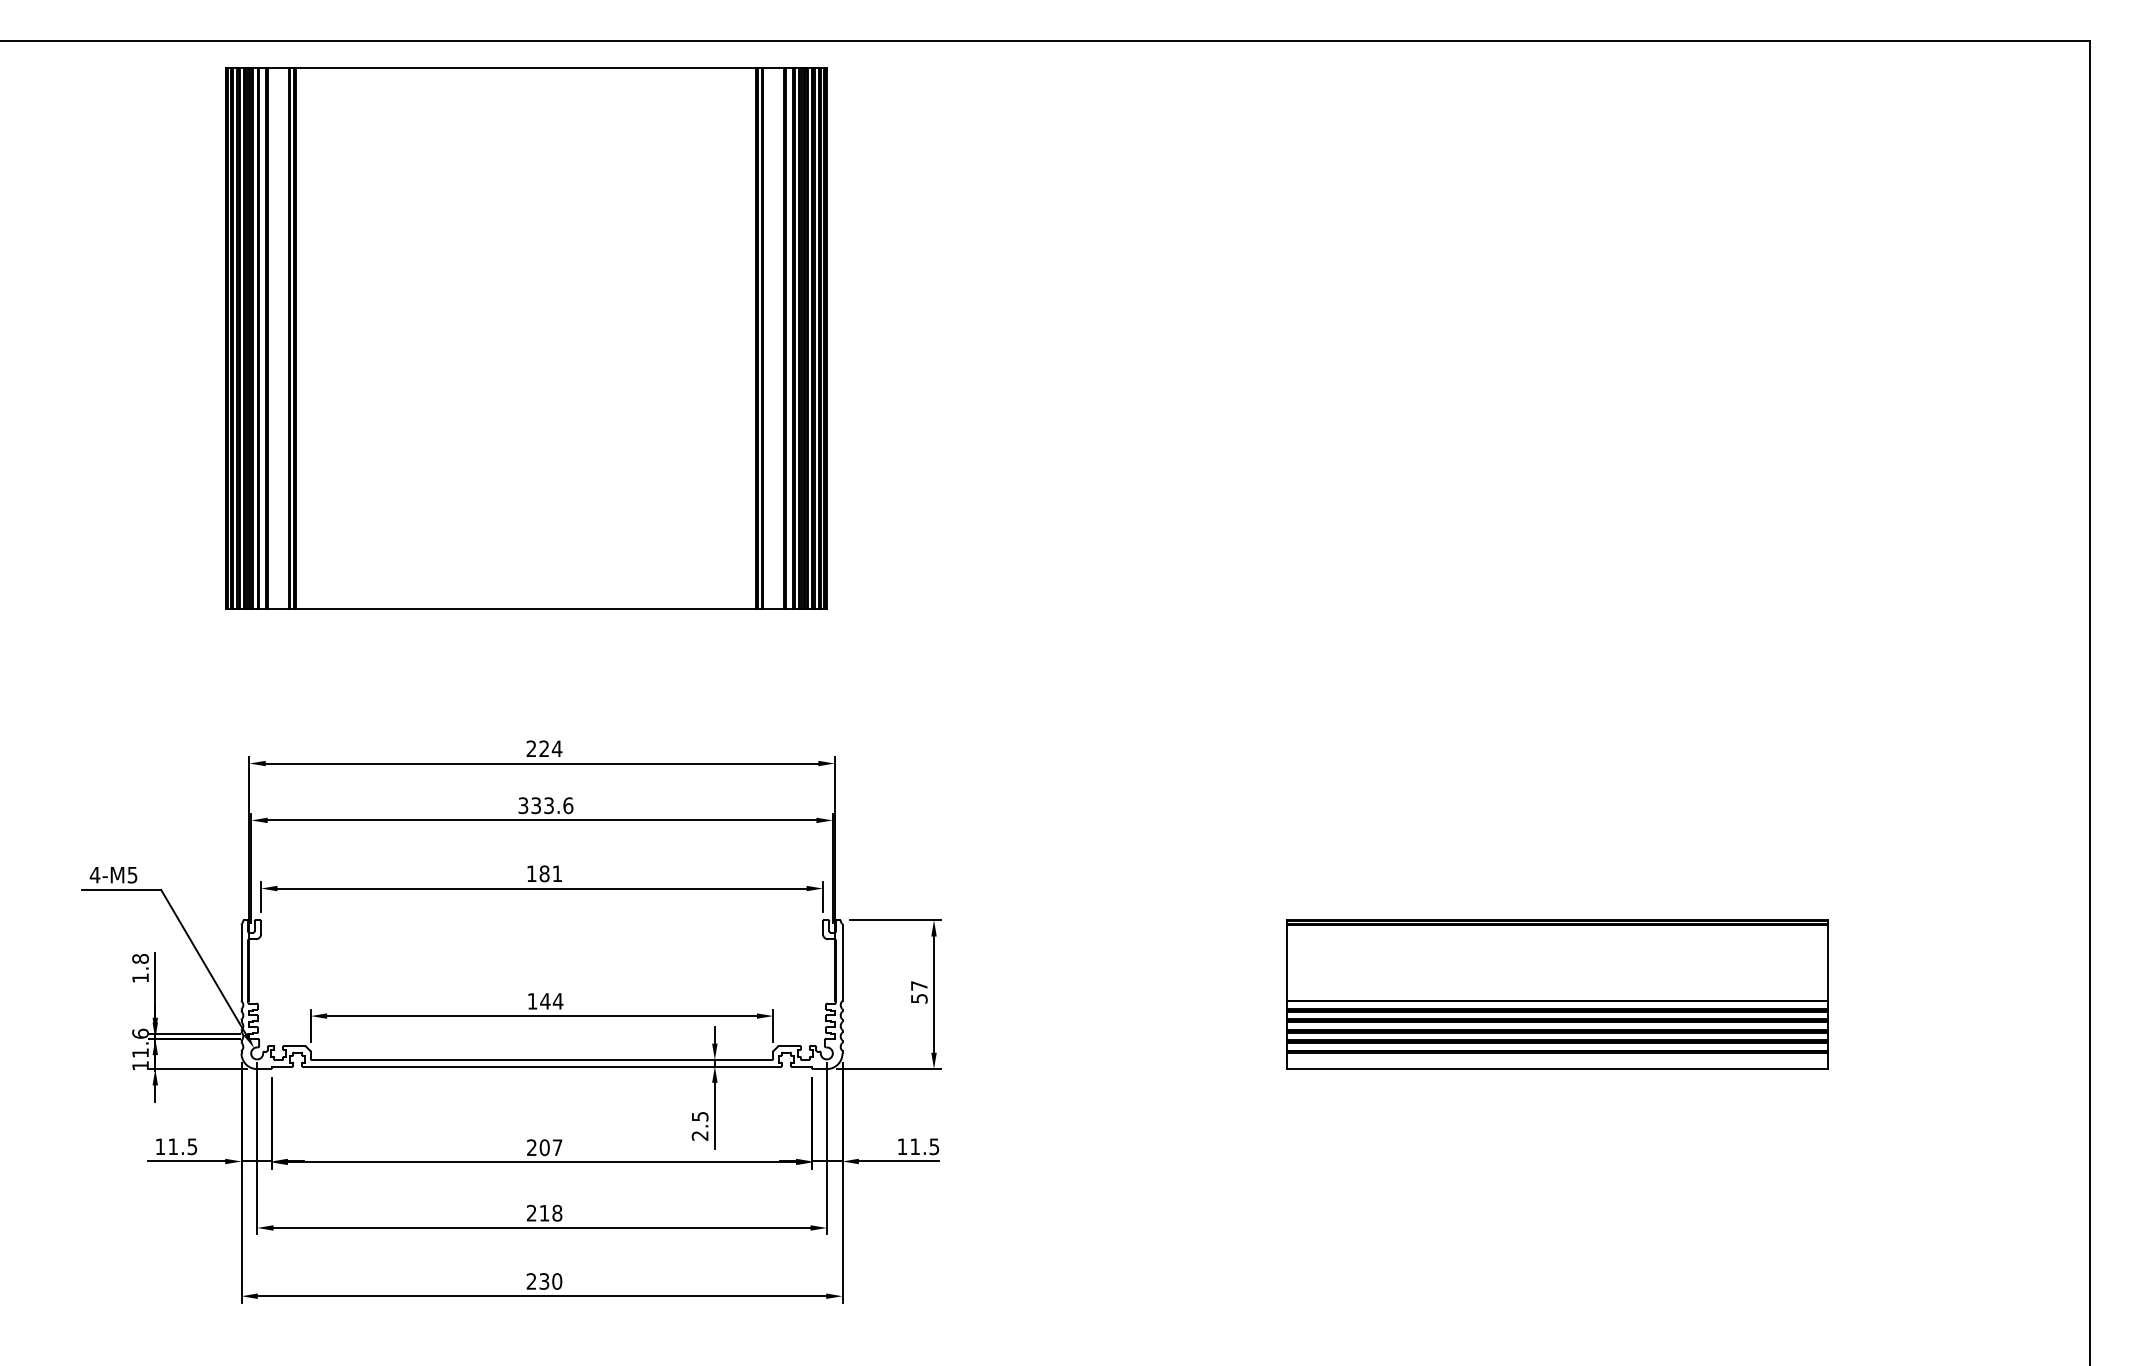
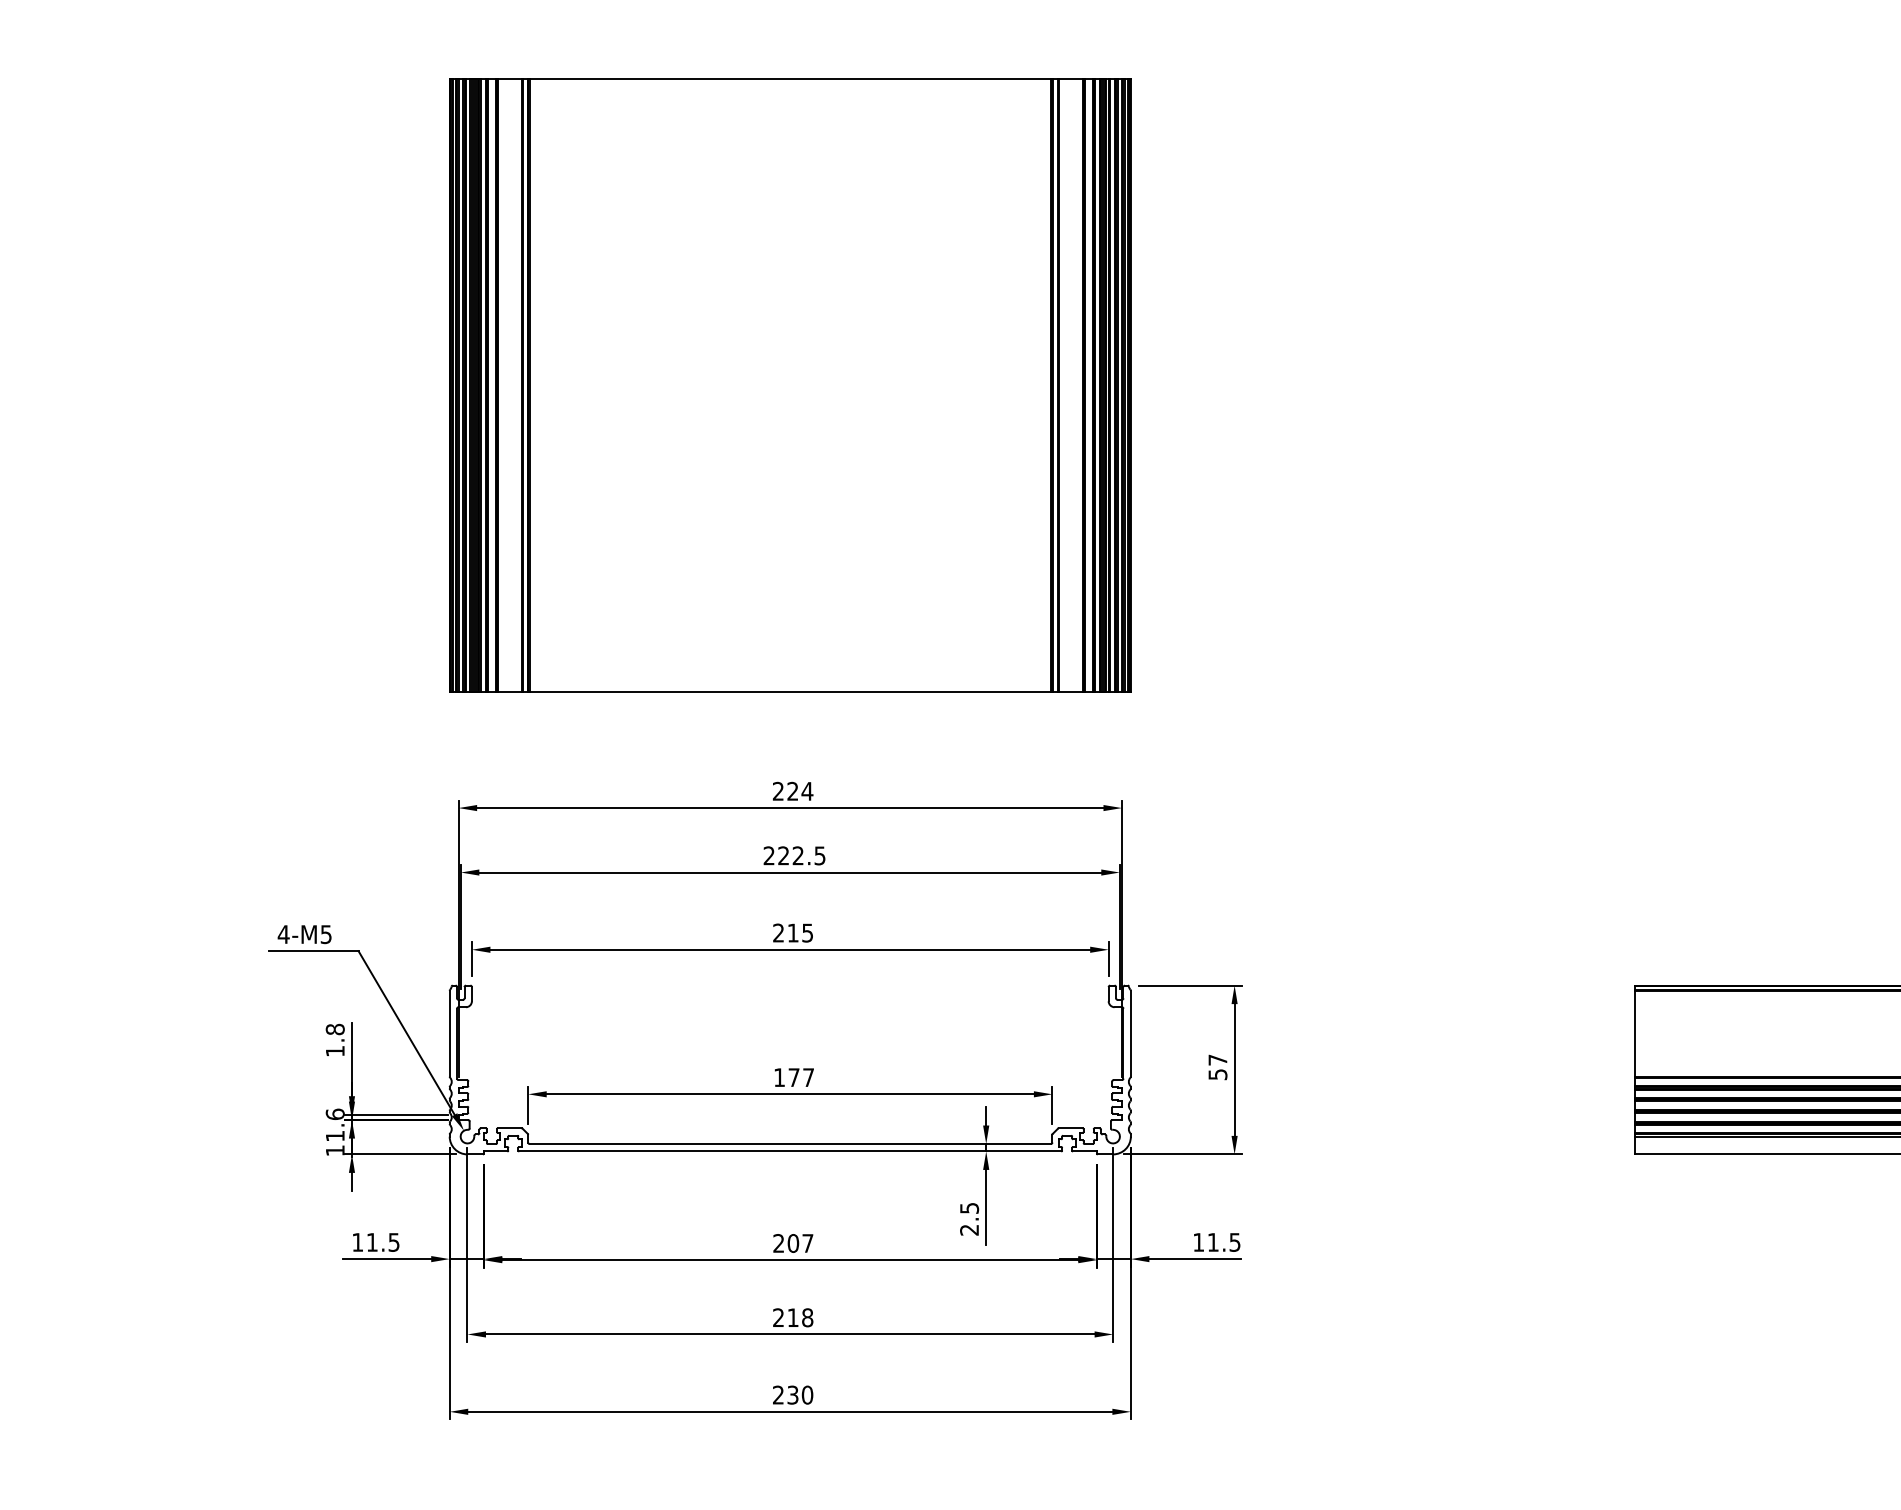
part: (526, 338) -> (790, 385), moved
text: (545, 805) -> (794, 855), 333.6 -> 222.5
text: (544, 873) -> (793, 932), 181 -> 215
text: (551, 1001) -> (801, 1077), 144 -> 177

